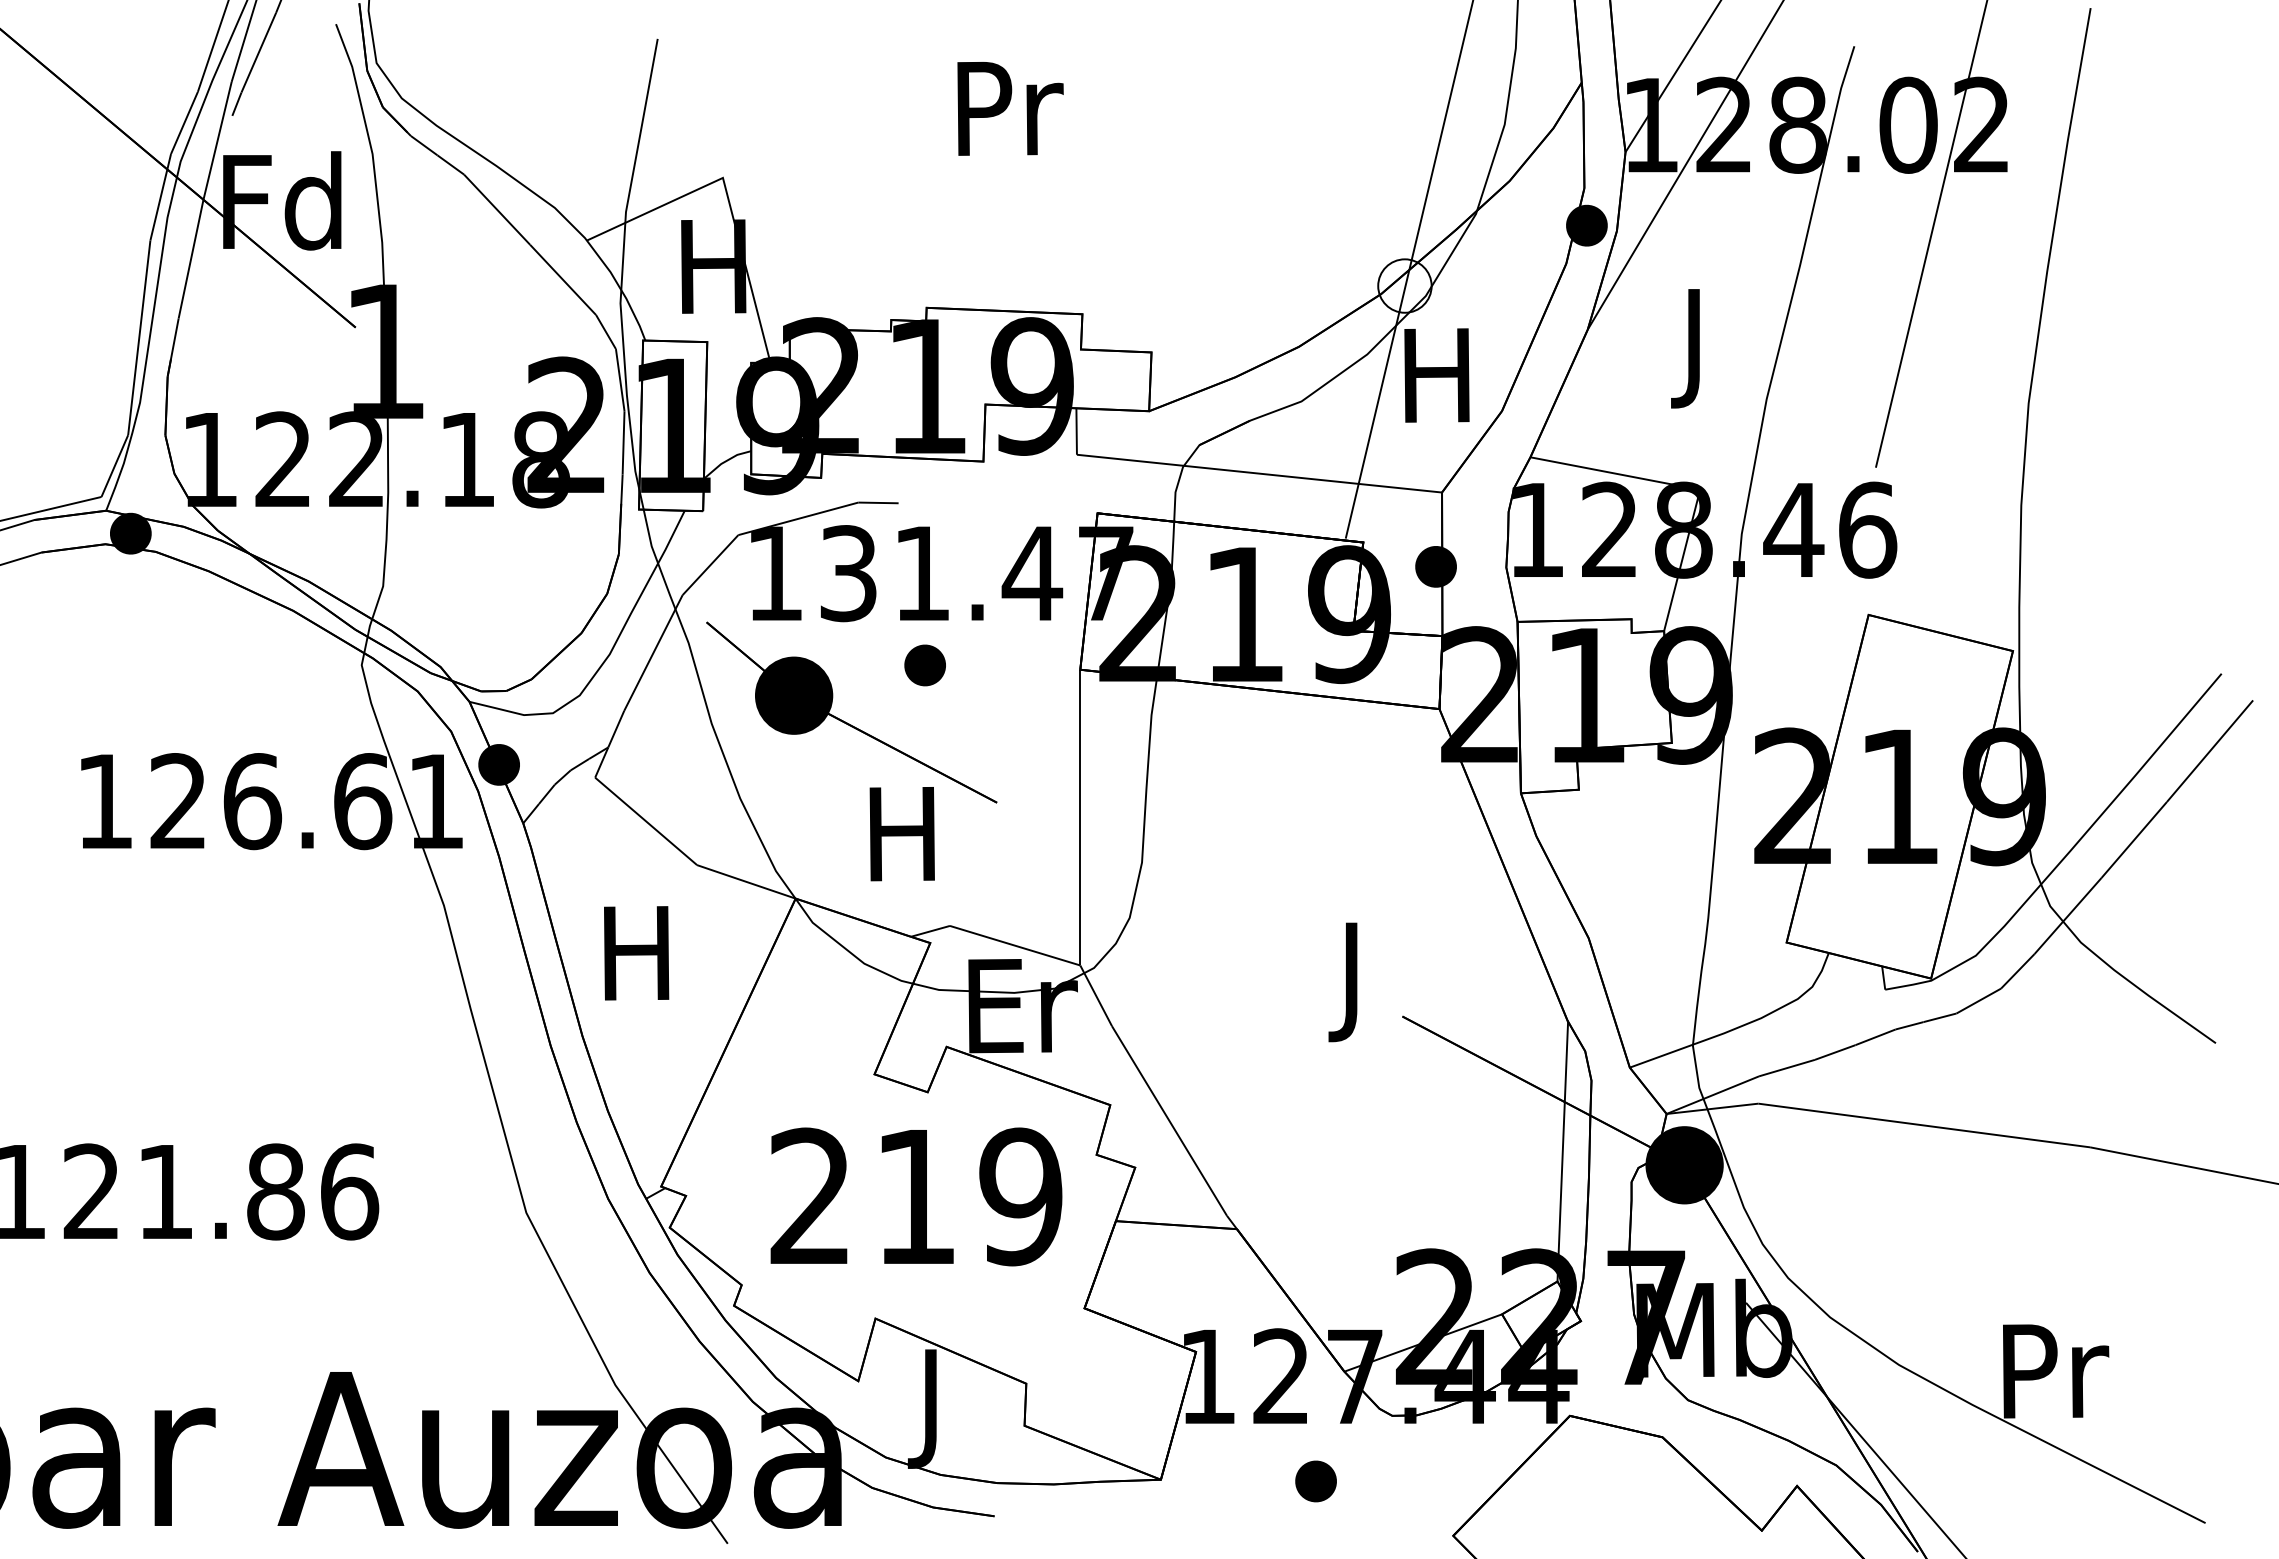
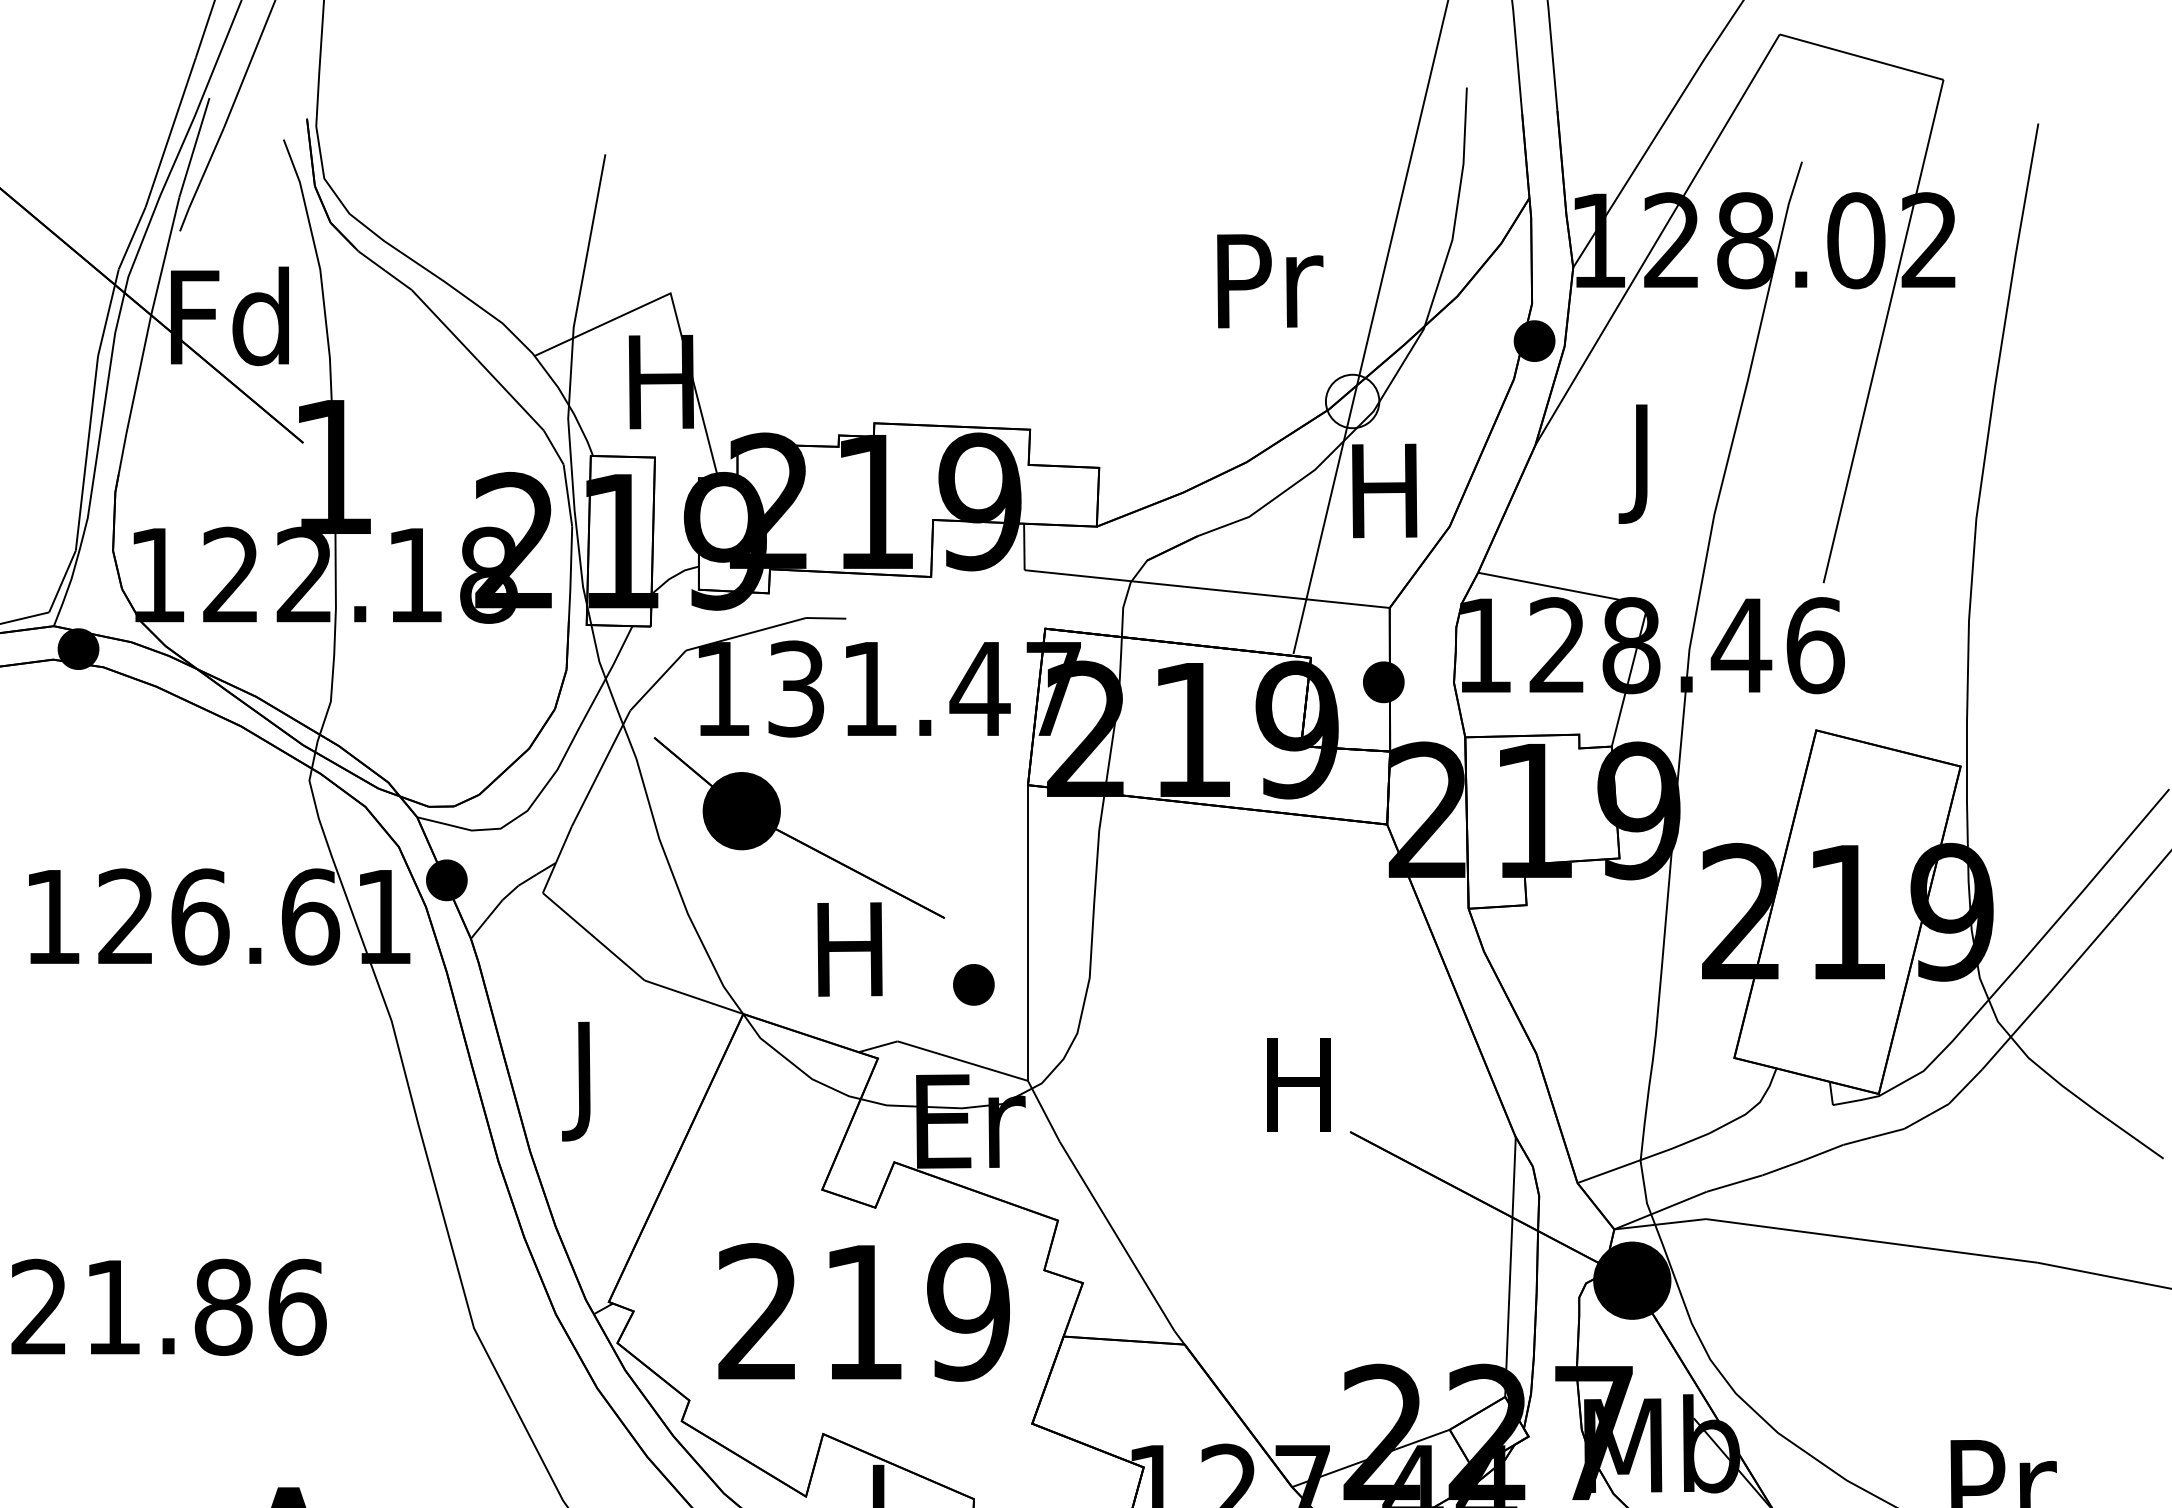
text: (1010, 108) -> (1270, 280), moved
part: (924, 665) -> (973, 984), moved
text: (636, 966) -> (584, 1081), H -> J
text: (1351, 982) -> (1299, 1097), J -> H

